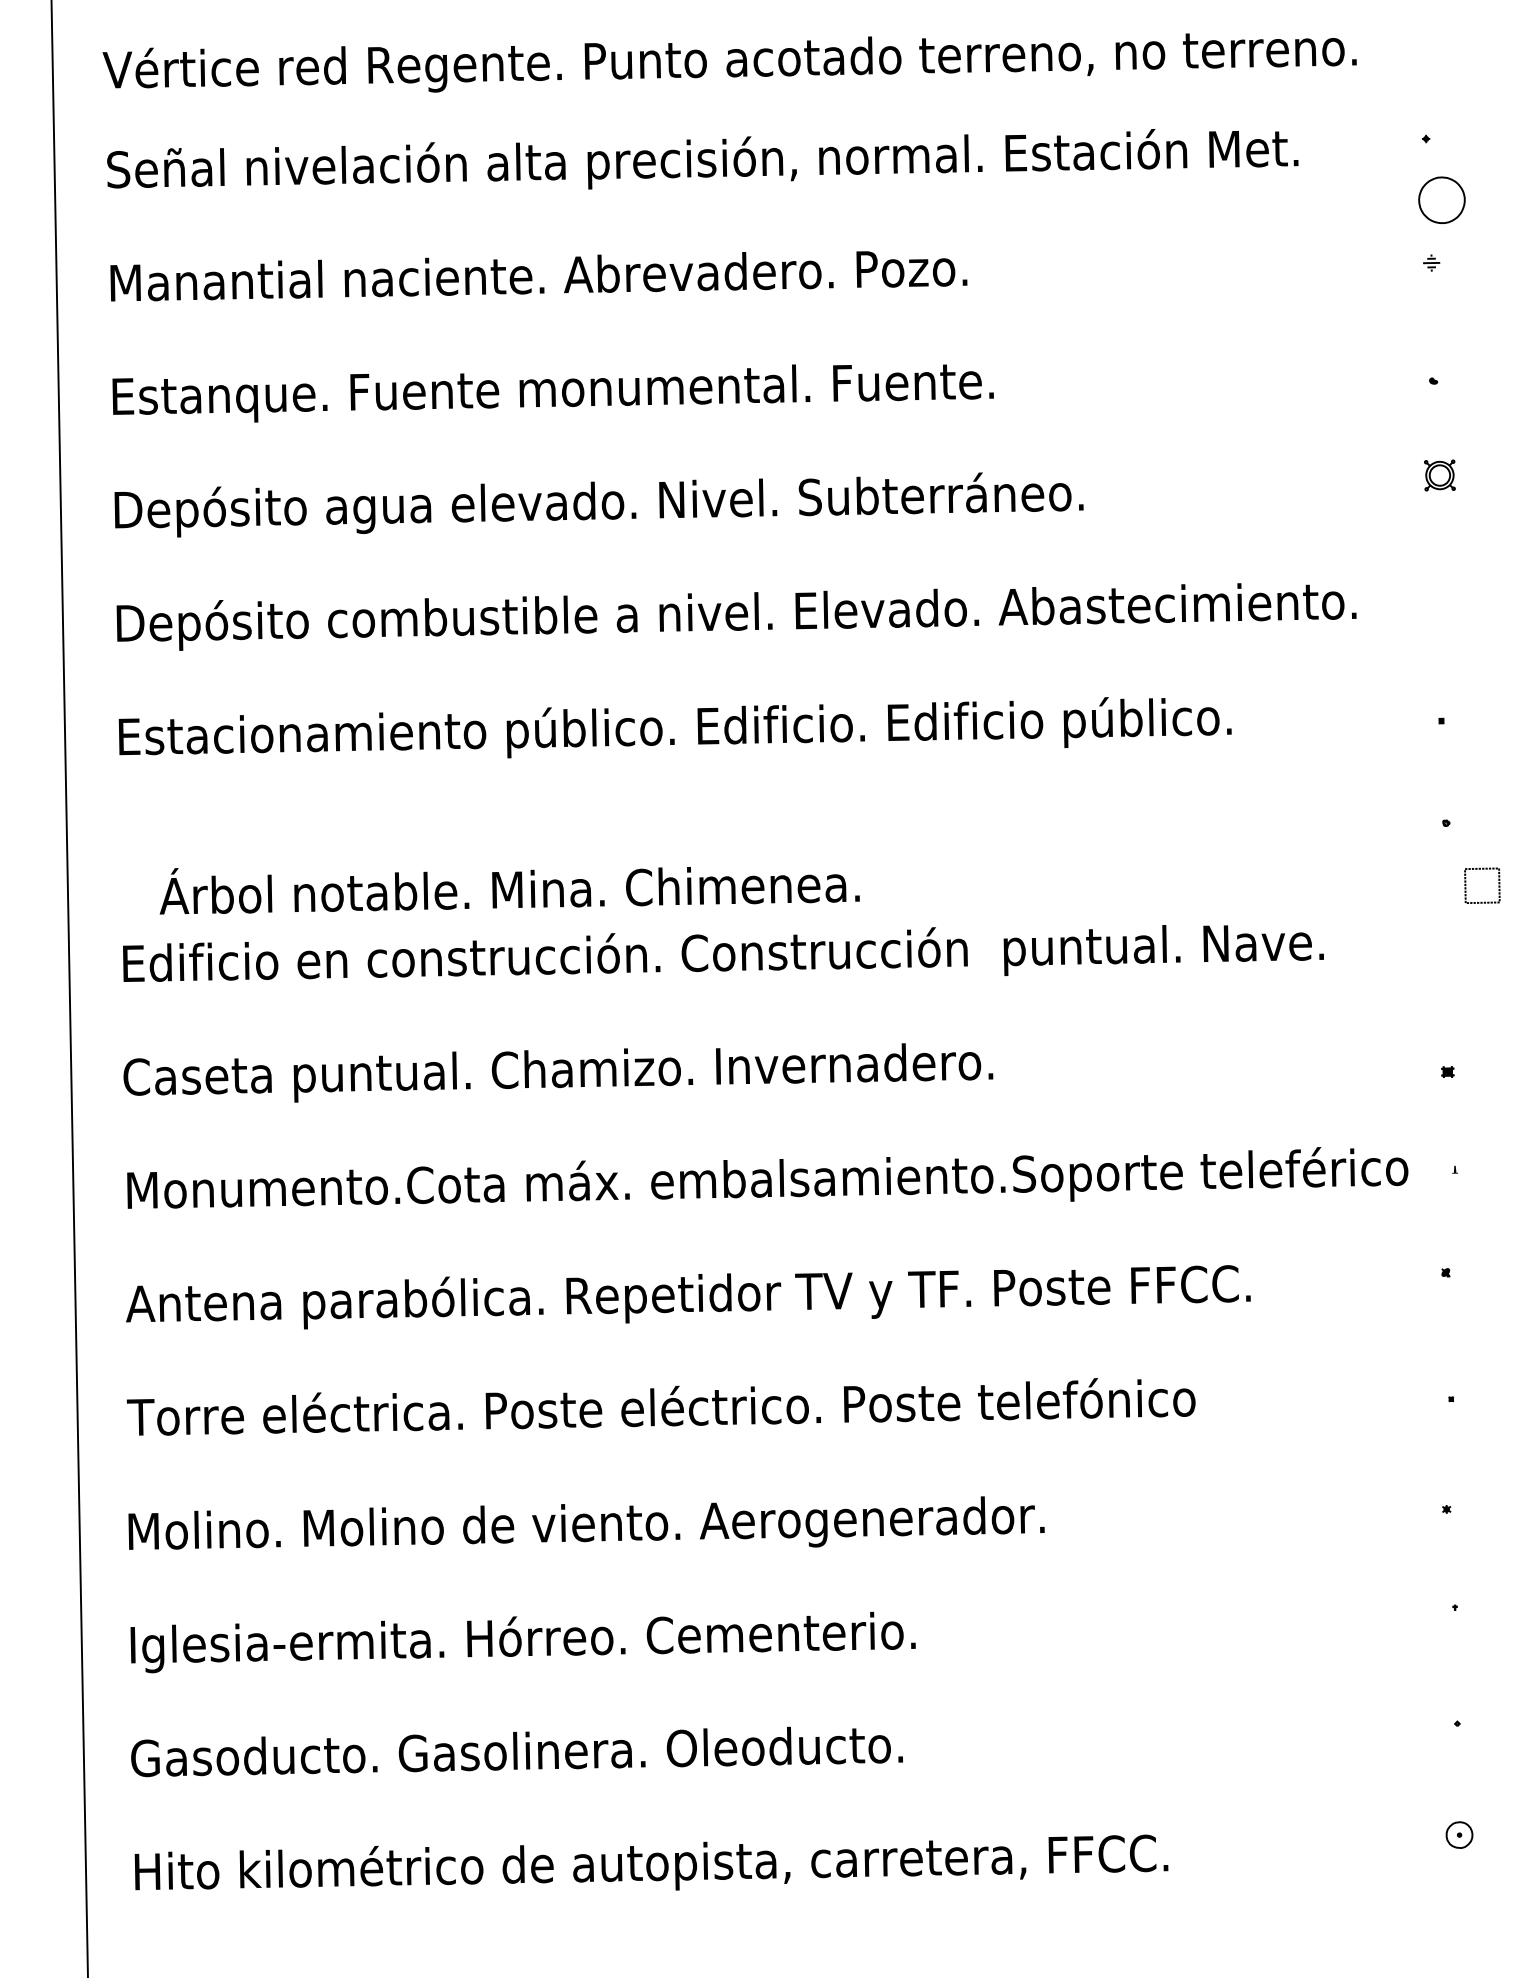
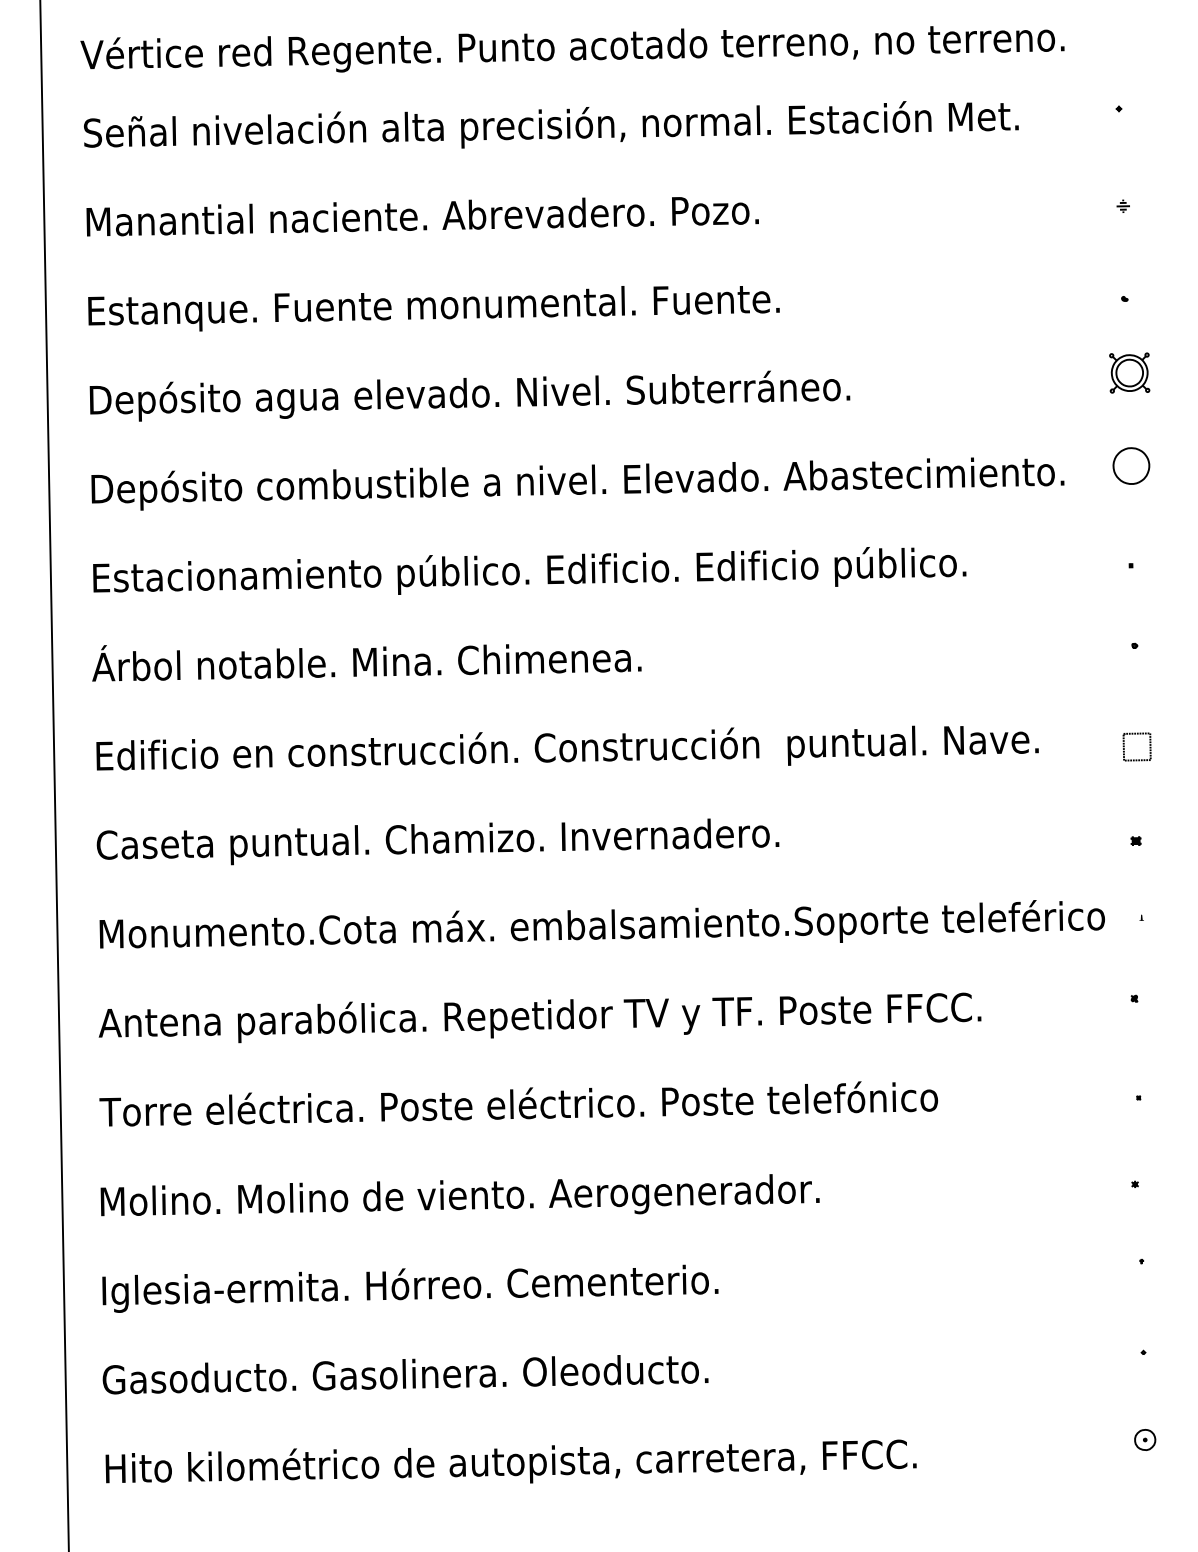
part: (1442, 199) -> (1131, 465), moved
part: (1439, 474) -> (1129, 372), size x1.67
part: (1466, 885) -> (1124, 746), moved
text: (509, 890) -> (366, 662), moved

